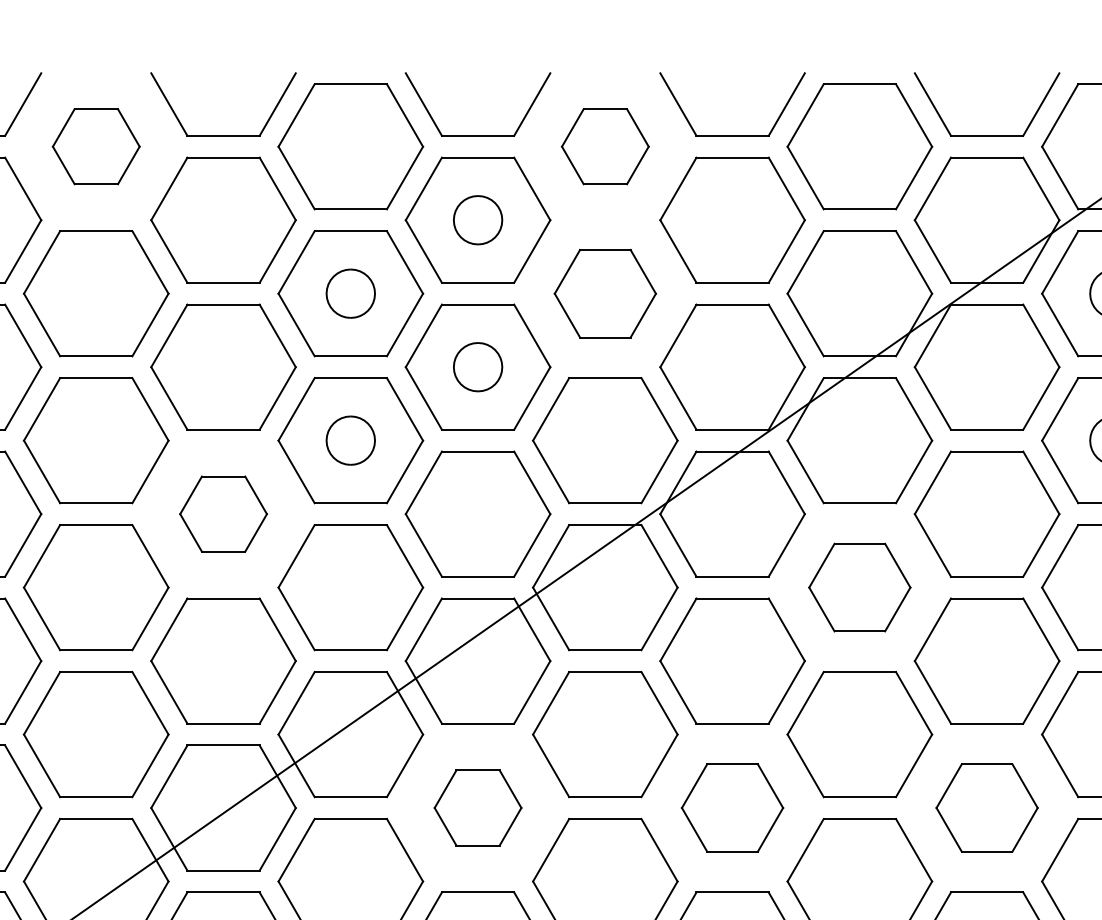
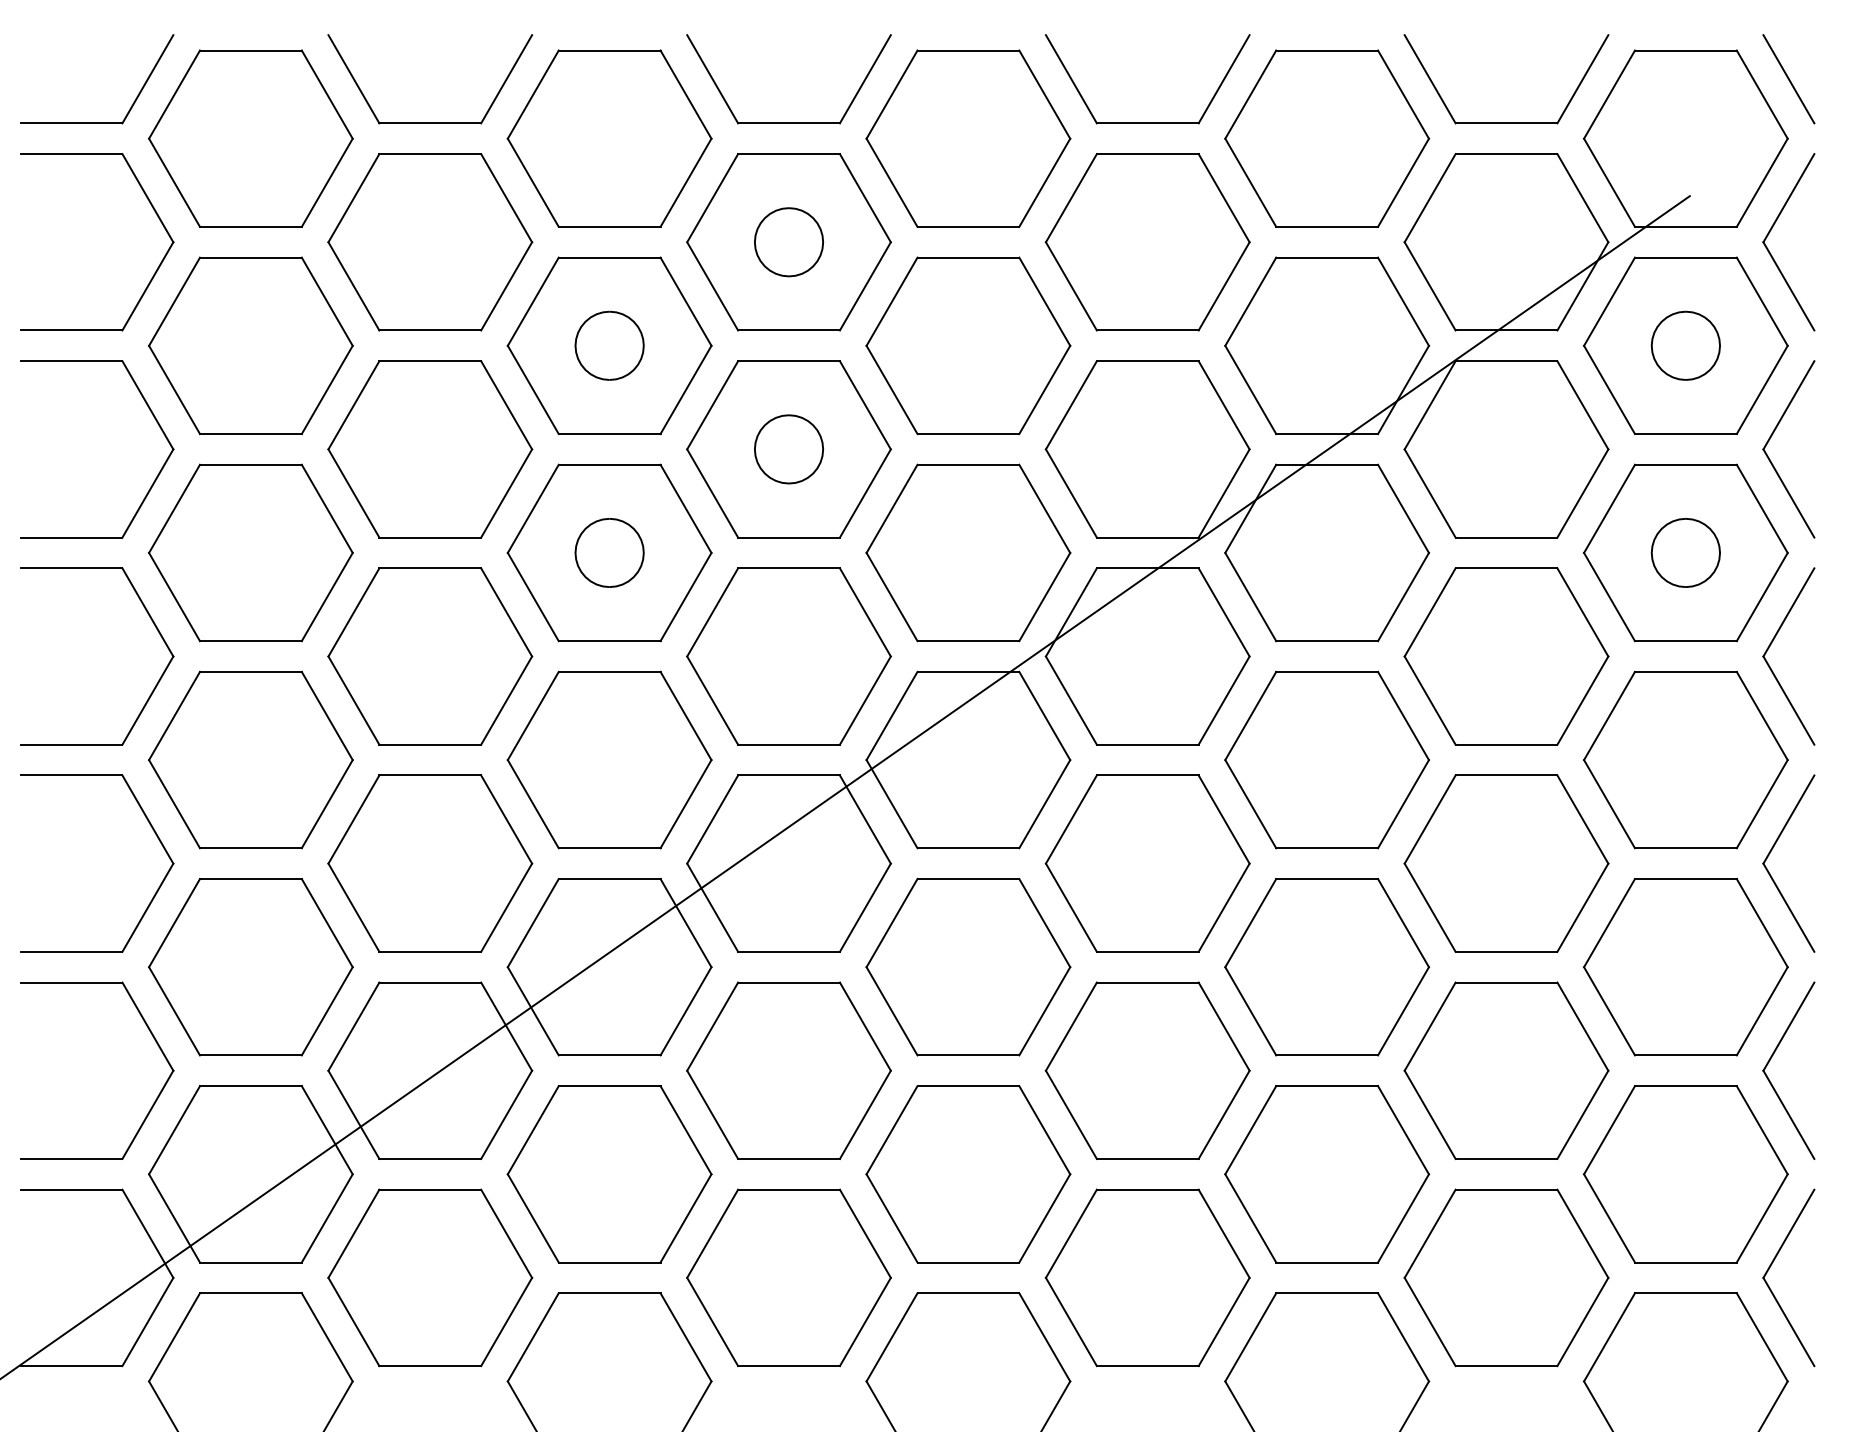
part: (95, 146) -> (250, 138), size x1.67
part: (605, 146) -> (968, 138), size x1.67
part: (605, 293) -> (968, 345), size x1.43
part: (223, 514) -> (430, 656), size x1.67
part: (859, 587) -> (1326, 759), size x1.43
part: (477, 807) -> (788, 1070), size x1.67
part: (732, 807) -> (1147, 1070), size x1.43
part: (987, 807) -> (1506, 1070), size x1.43

